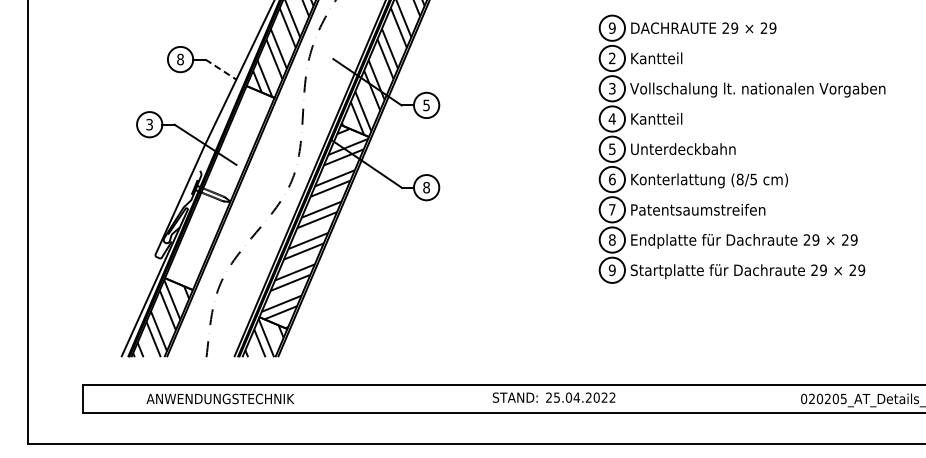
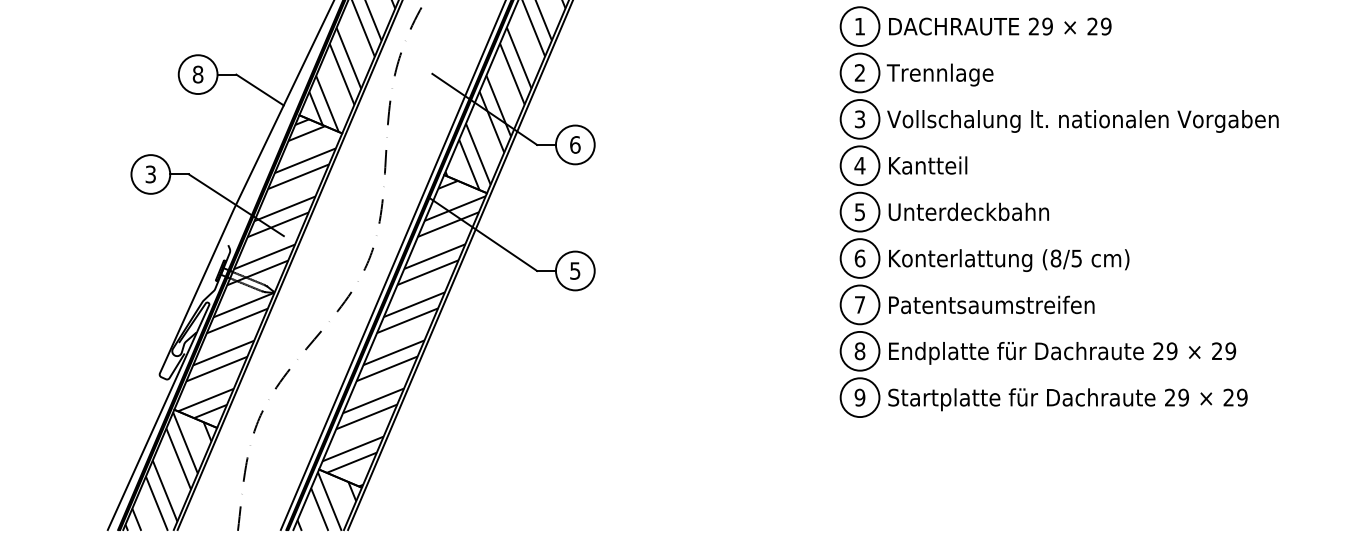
text: (611, 27) -> (858, 25), 9 -> 1
text: (664, 59) -> (939, 74), Kantteil -> Trennlage
line: (221, 69) -> (260, 89), dashed -> solid
text: (426, 105) -> (575, 145), 5 -> 6
hatch: (218, 185) -> (256, 267), added
text: (426, 187) -> (575, 270), 8 -> 5

